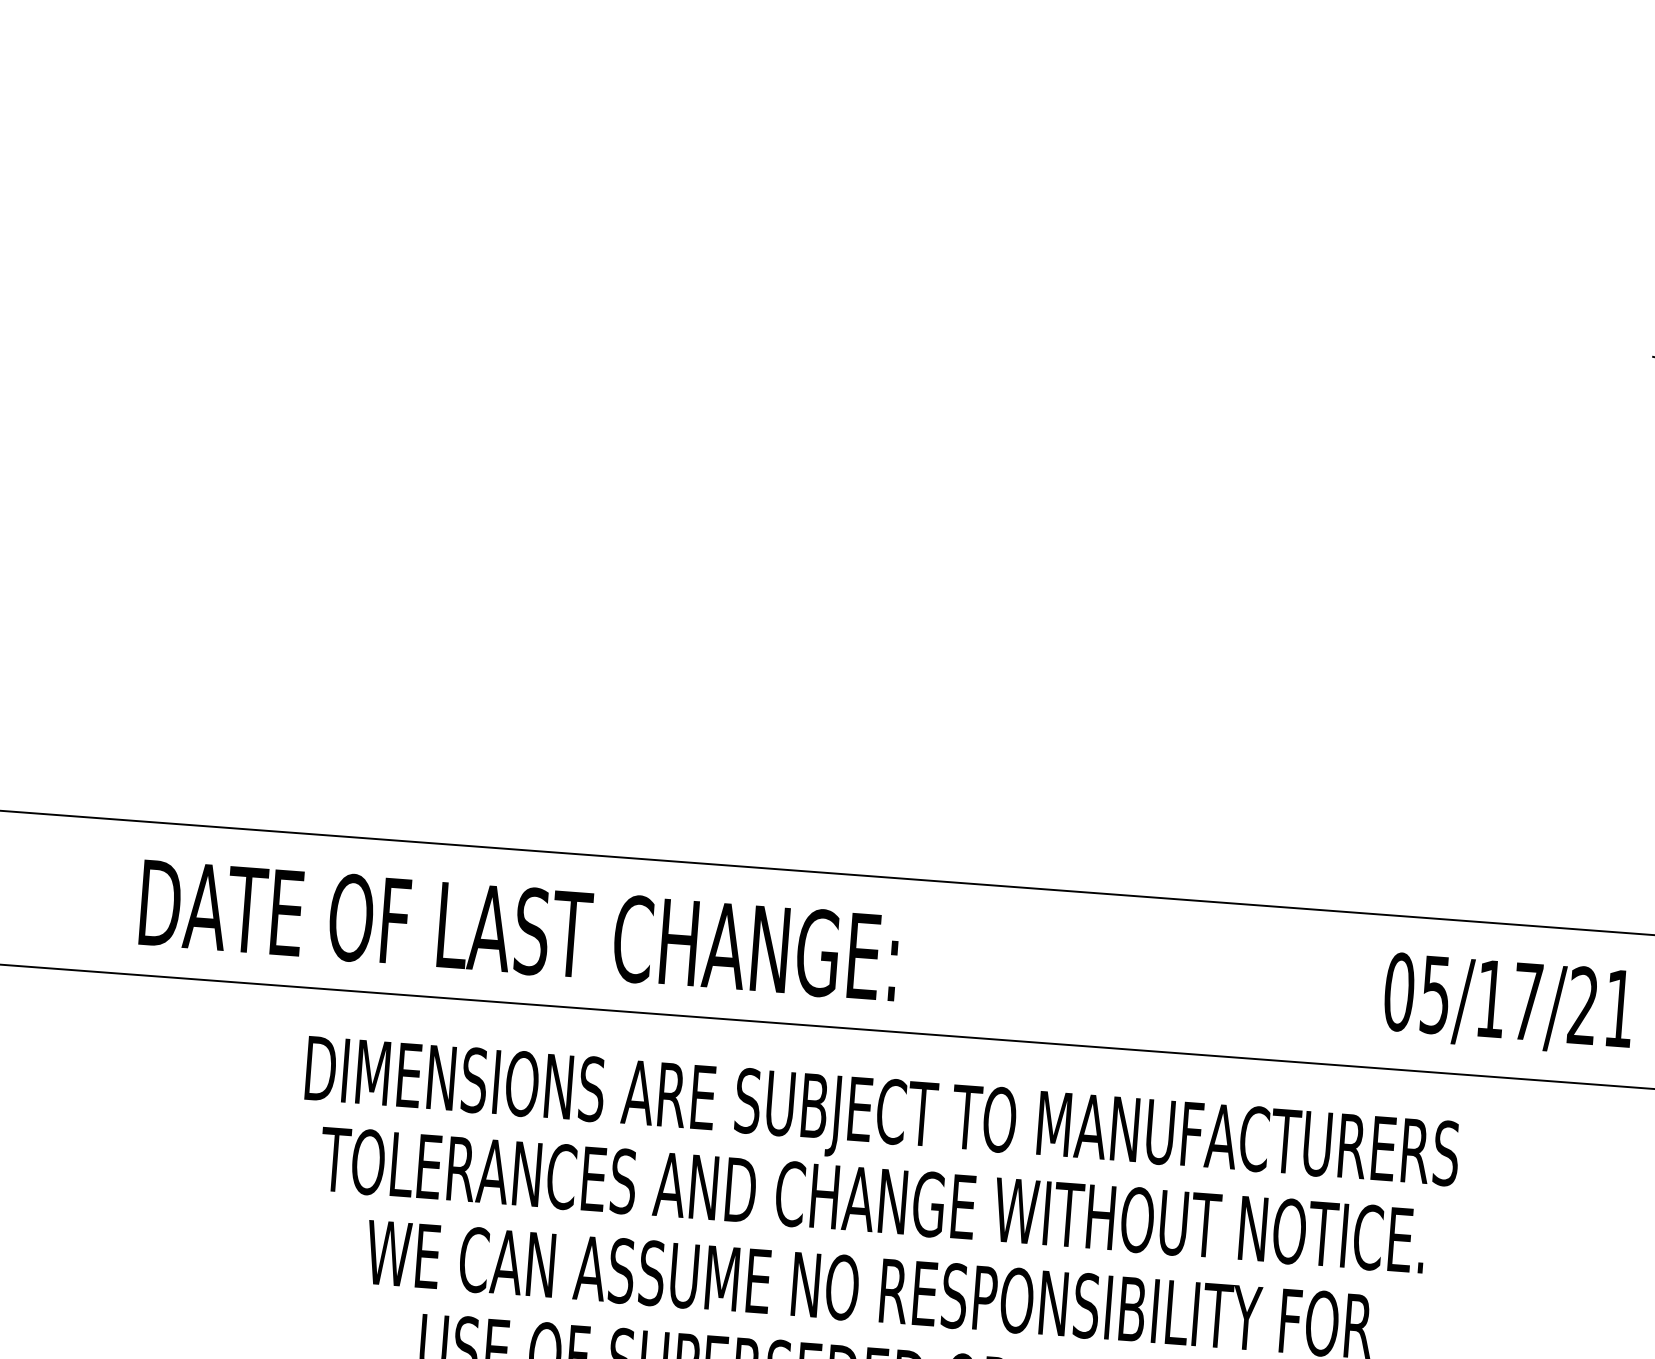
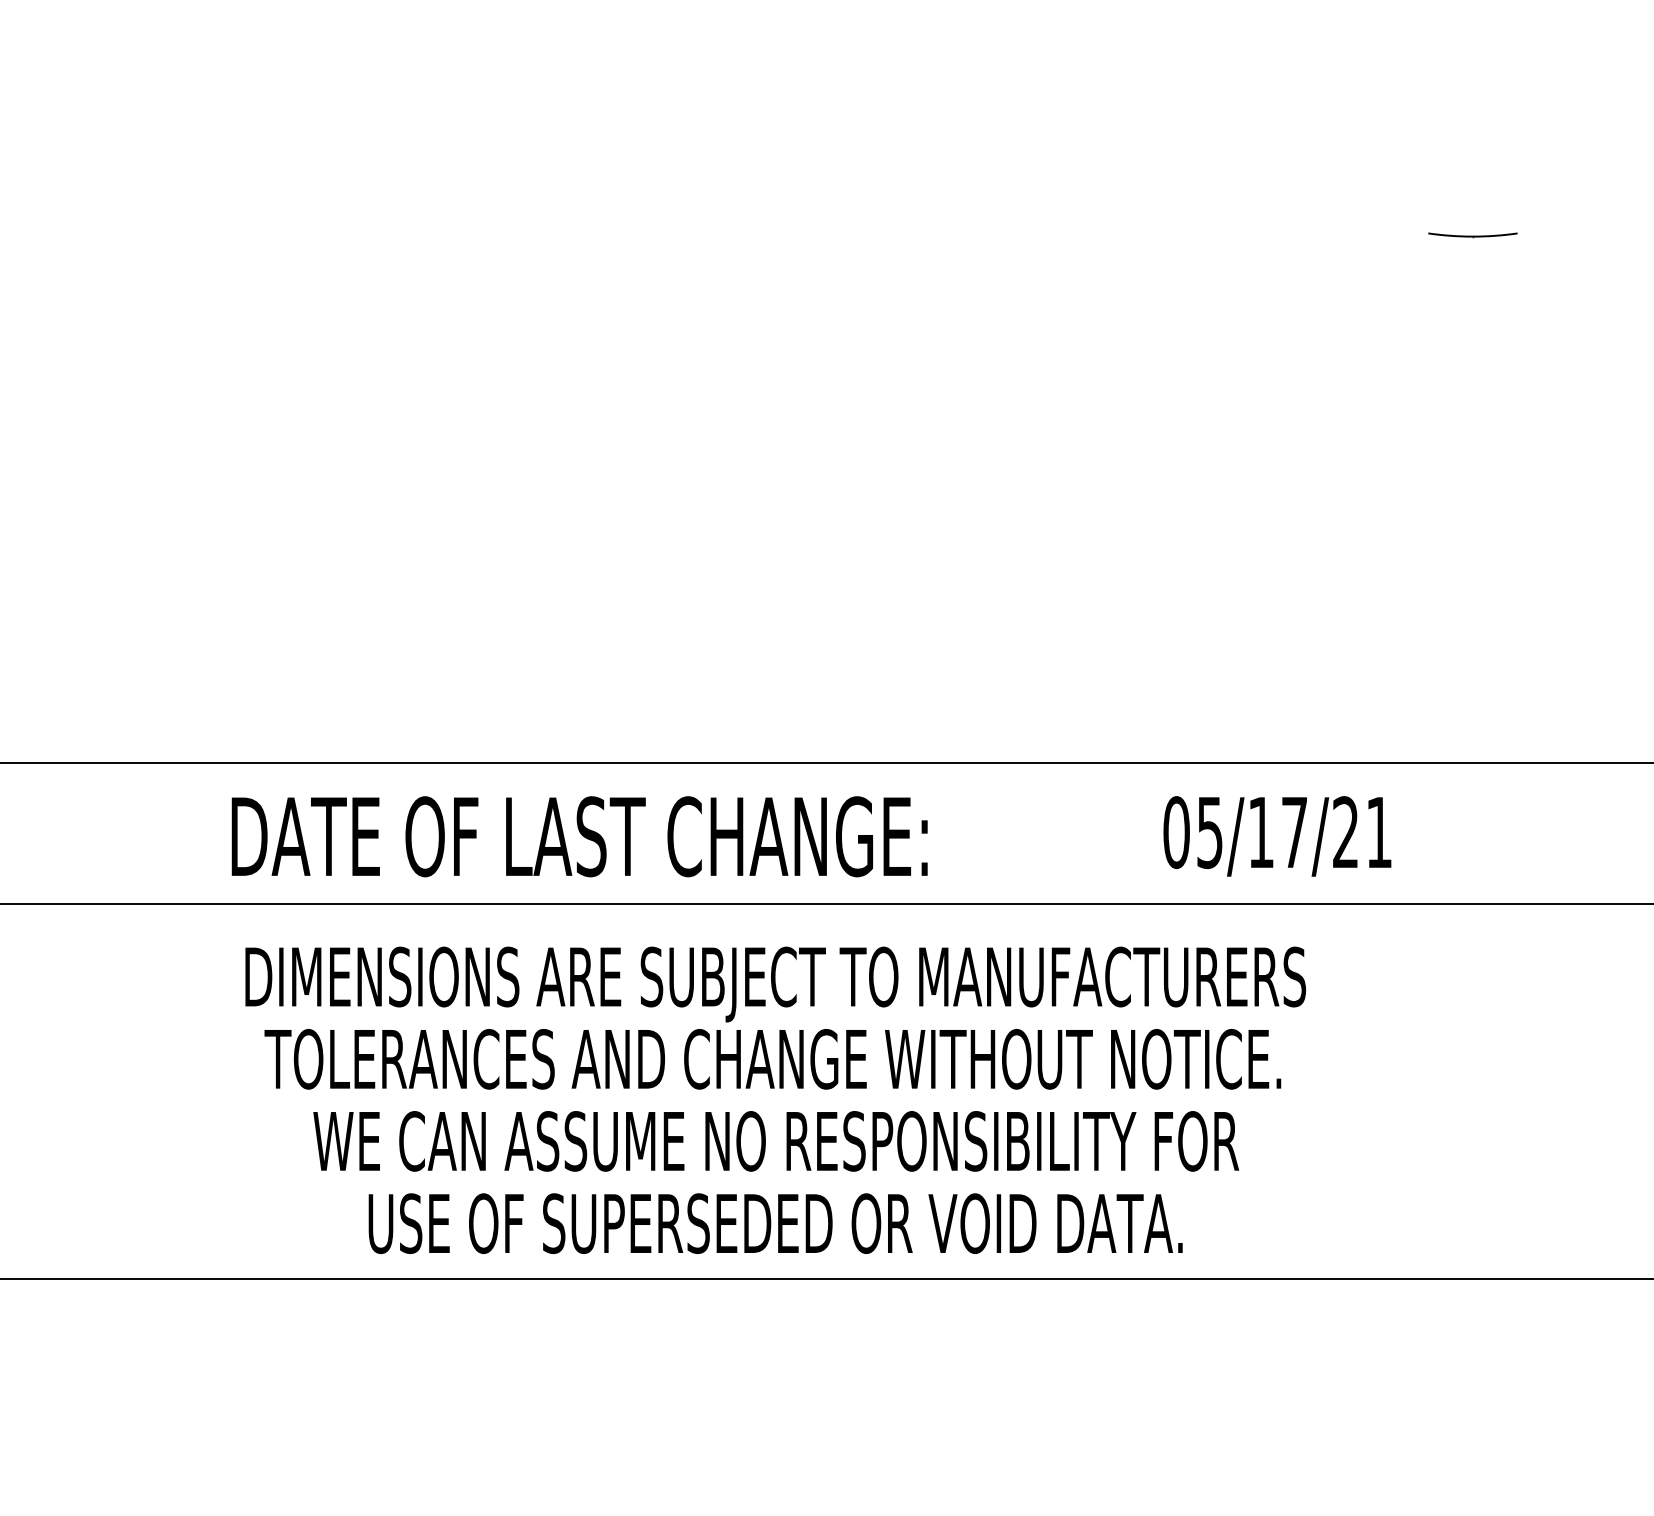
text: (519, 930) -> (579, 836), moved
text: (1508, 1004) -> (1277, 836), moved

